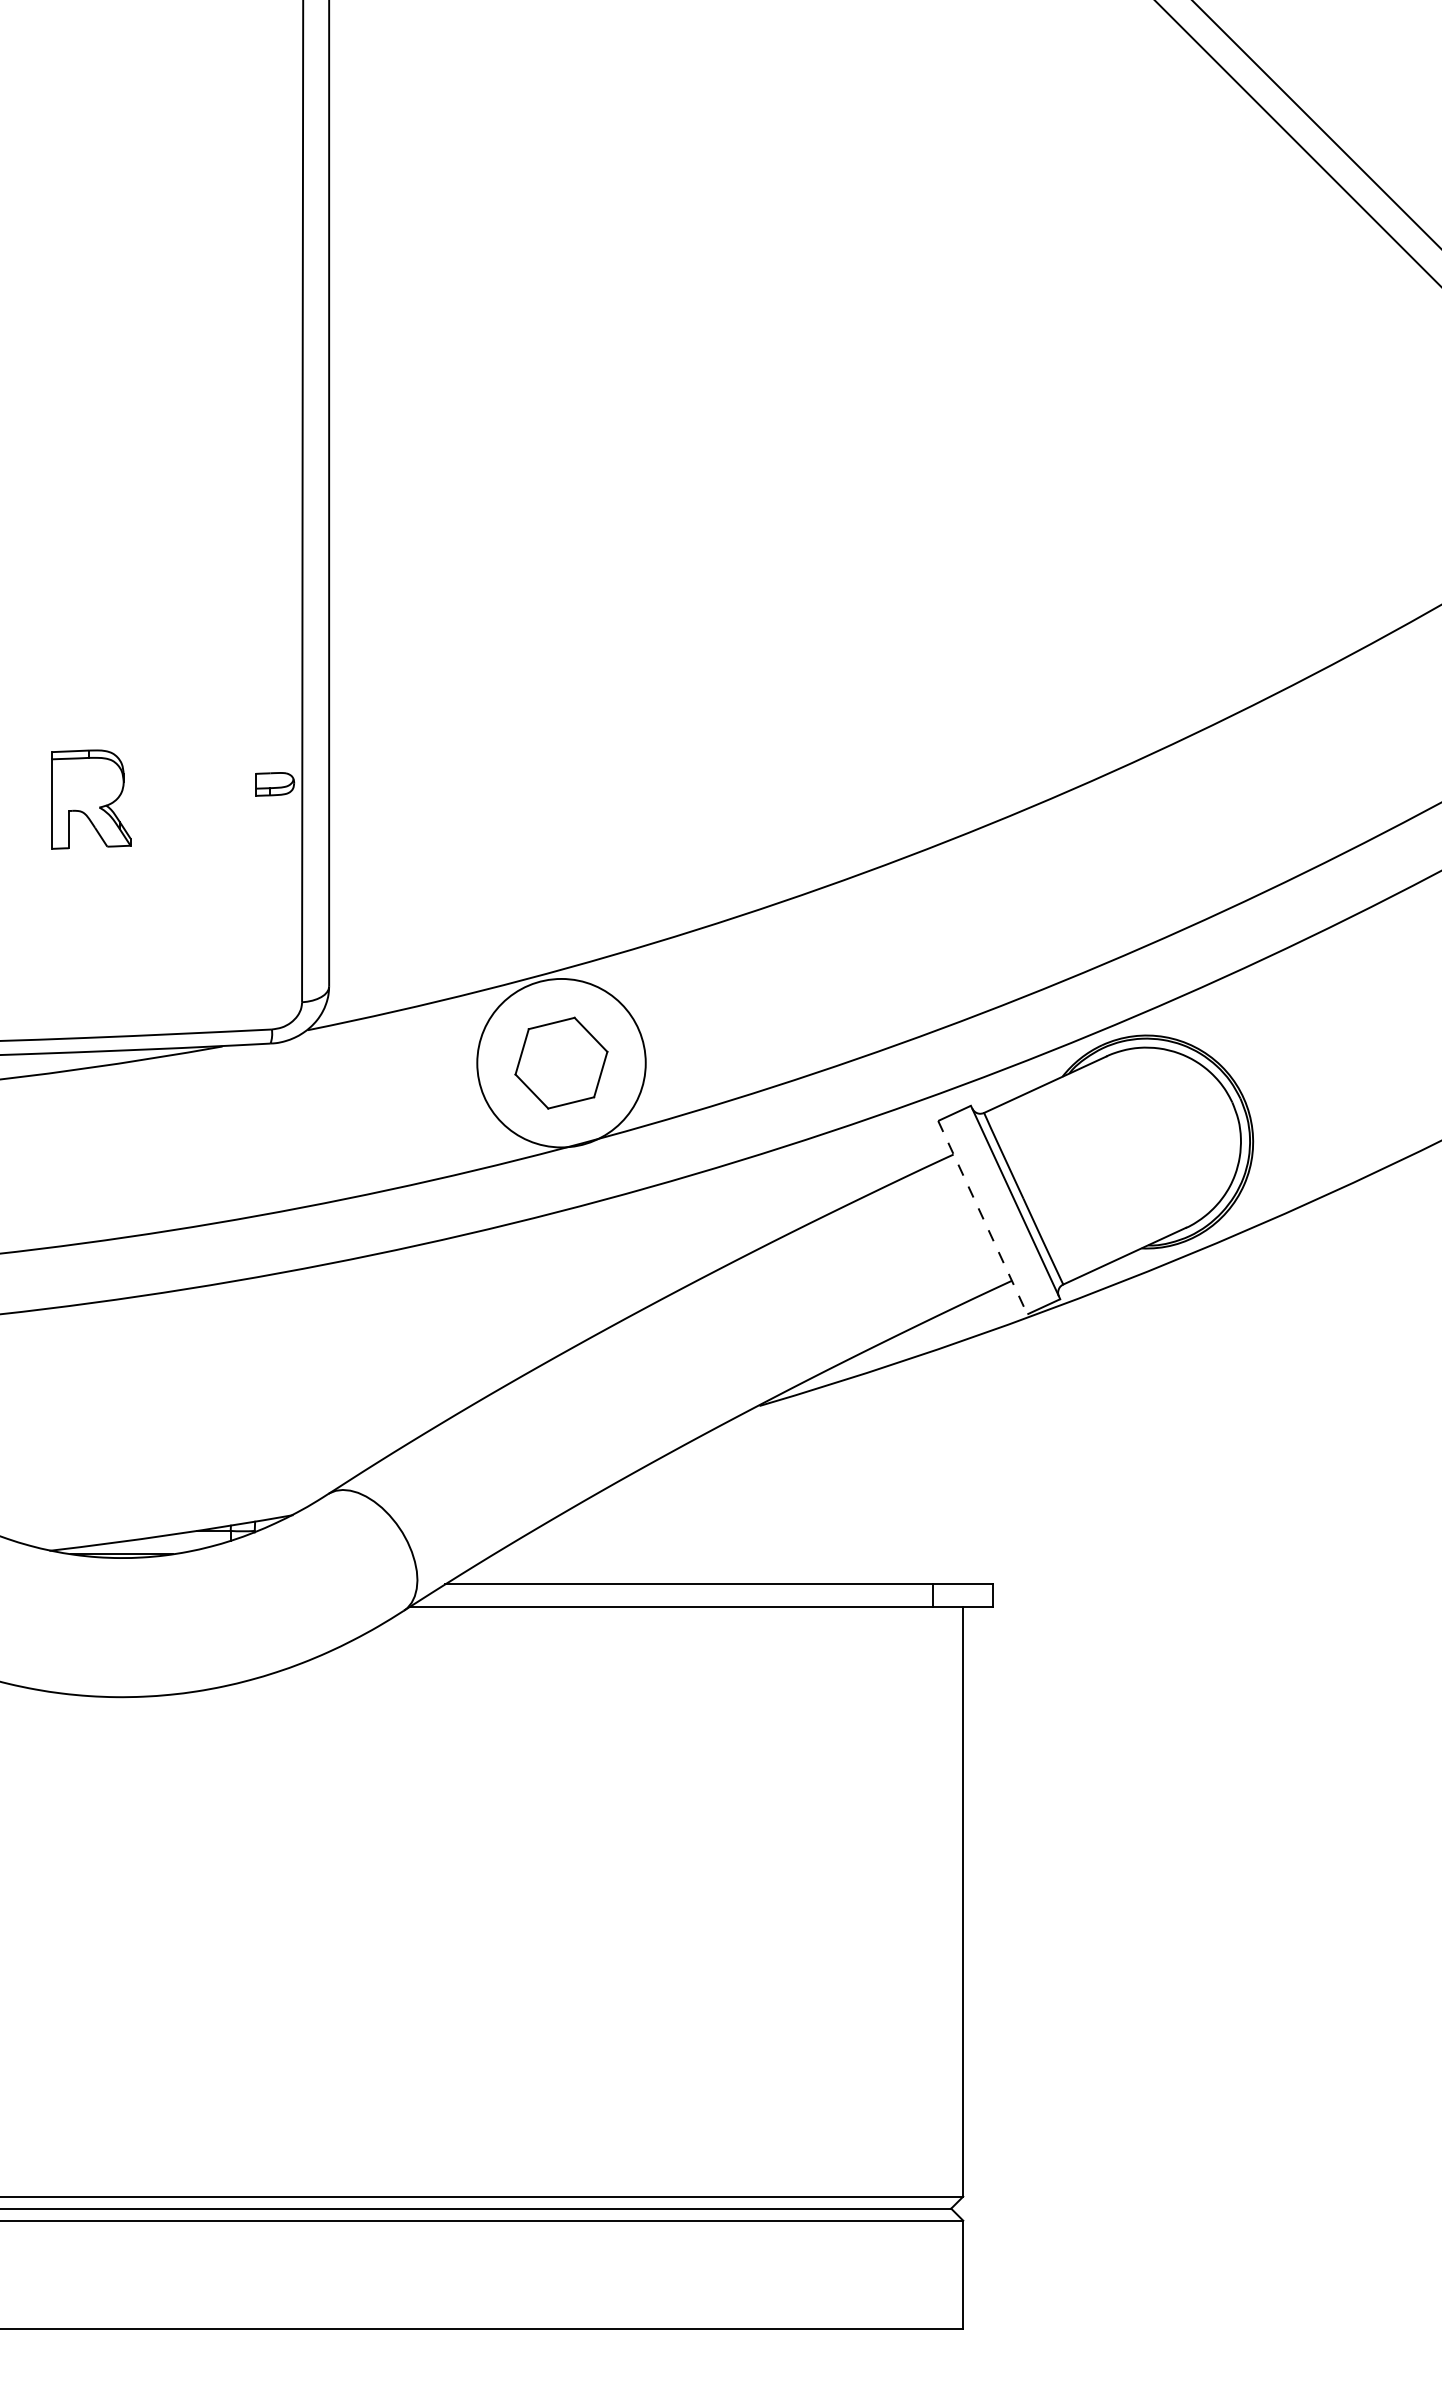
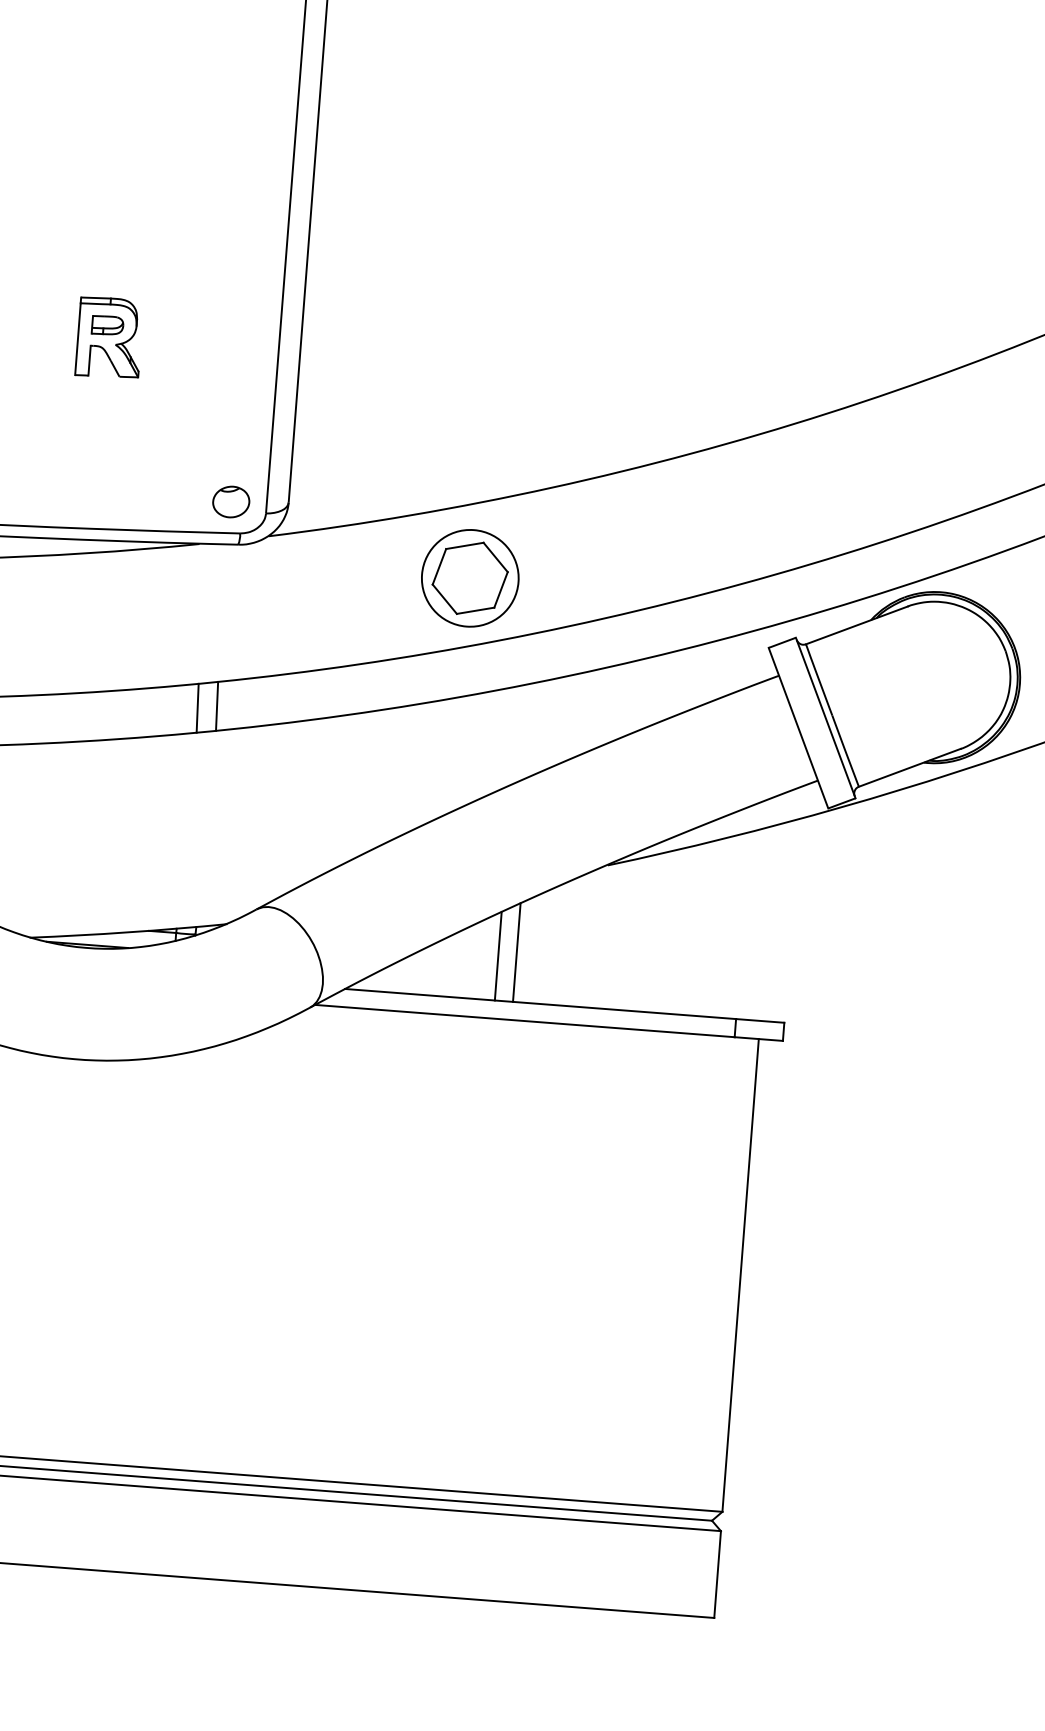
part: (275, 784) -> (108, 325), moved
part: (257, 991) -> (230, 502), added
circle: (561, 1063) -> (470, 578), size x0.71
line: (983, 1218) -> (799, 728), dashed -> solid
line: (259, 1245) -> (216, 705), added
line: (235, 1249) -> (197, 707), added
line: (654, 1522) -> (516, 952), added
line: (632, 1528) -> (498, 955), added

